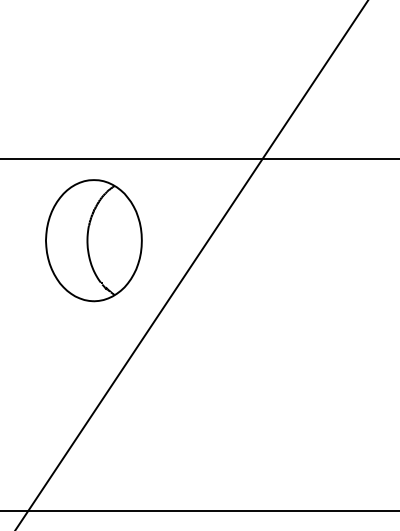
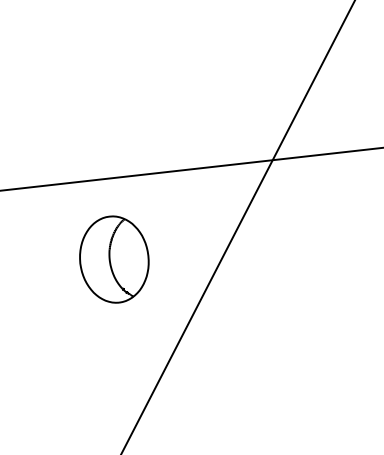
part: (93, 240) -> (114, 259), size x0.71

